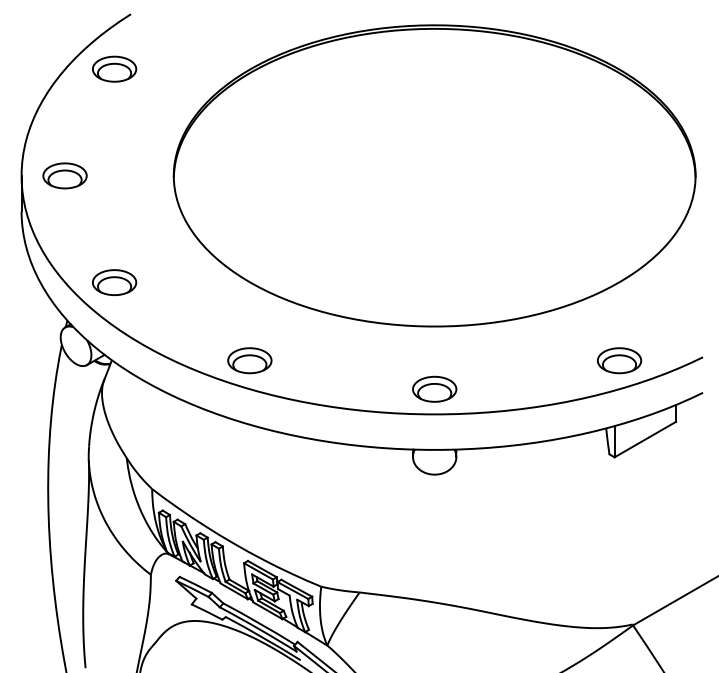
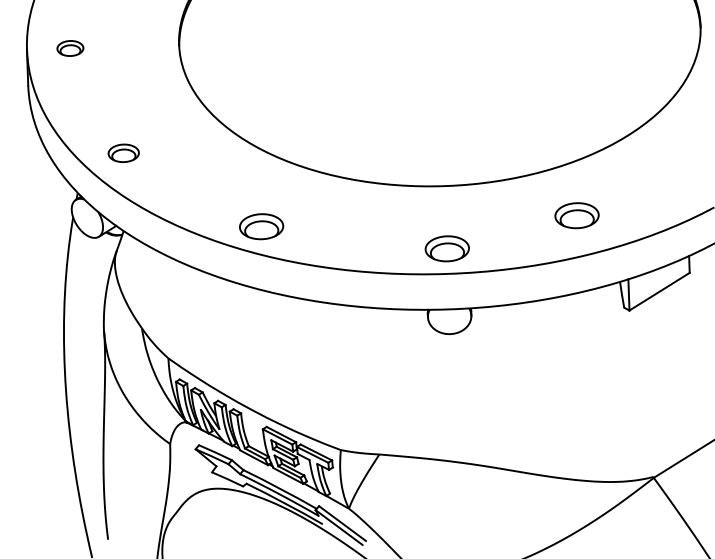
part: (64, 175) -> (69, 48), size x0.6
part: (114, 282) -> (123, 153), size x0.7
part: (619, 360) -> (577, 215), moved

